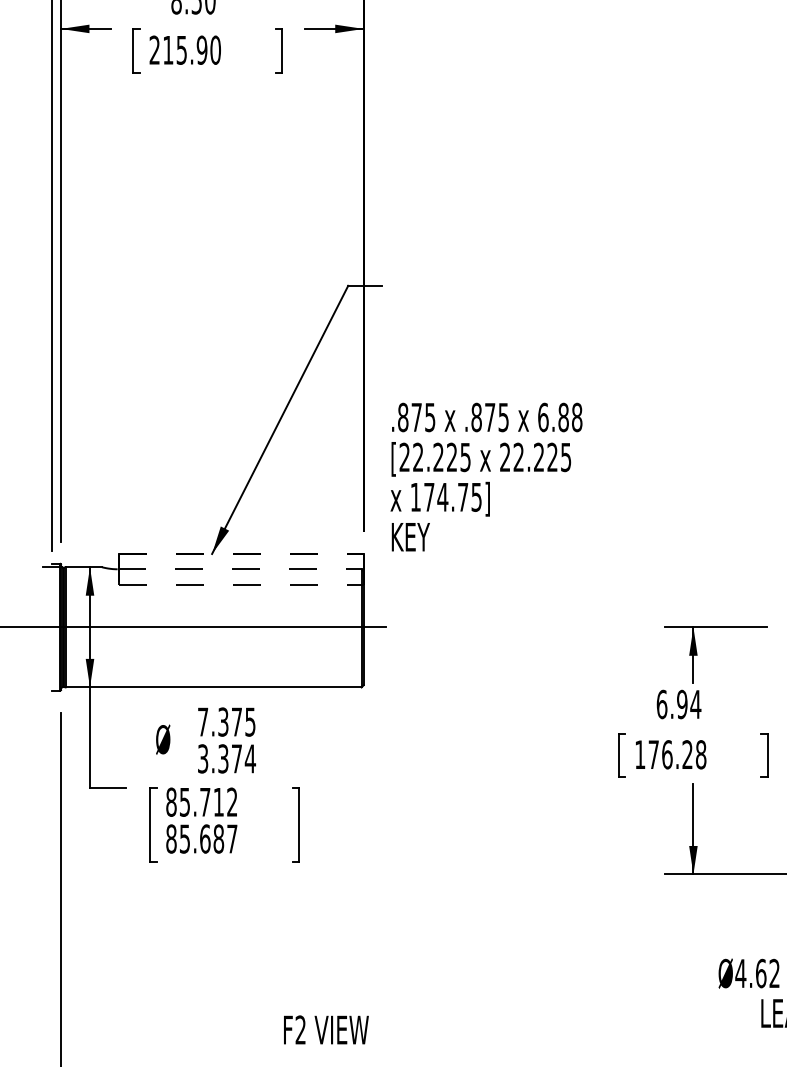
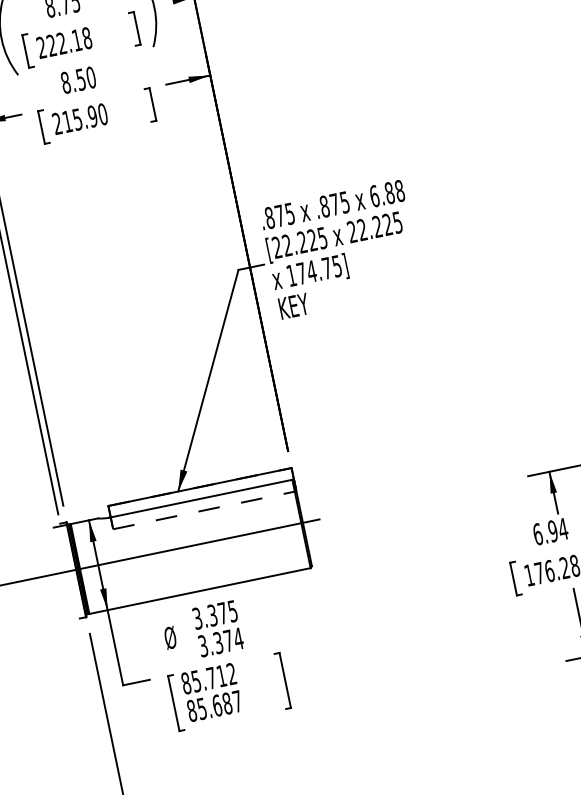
text: (486, 476) -> (341, 249), moved
line: (241, 553) -> (200, 486), dashed -> solid
line: (239, 569) -> (201, 498), dashed -> solid
text: (203, 721) -> (197, 618), 7.375 -> 3.375

